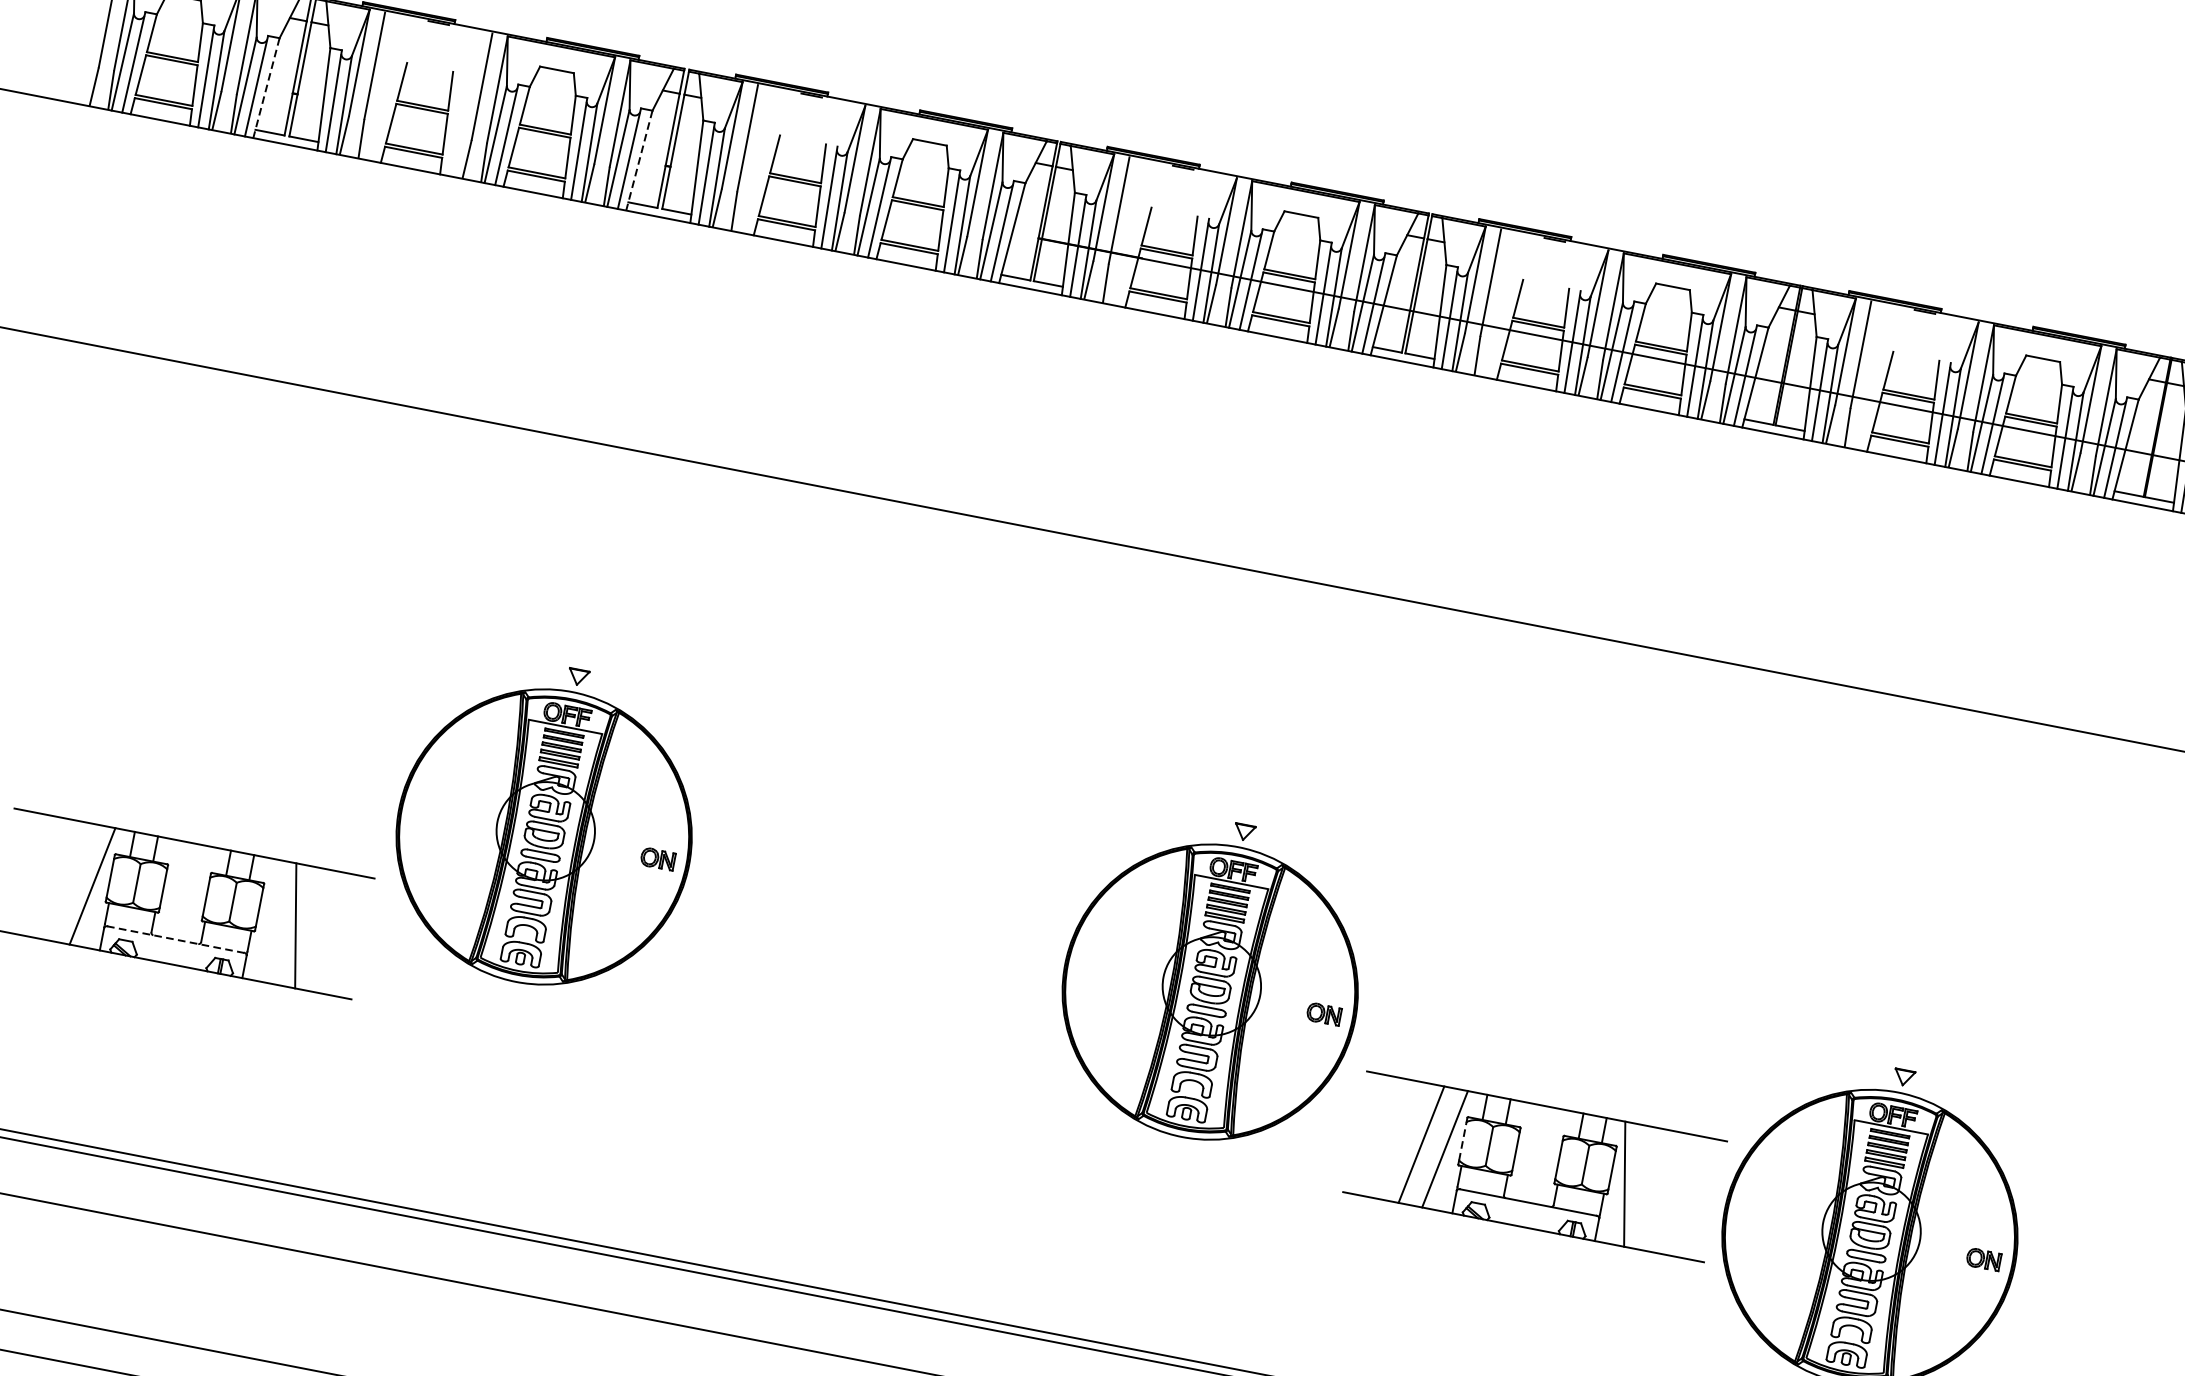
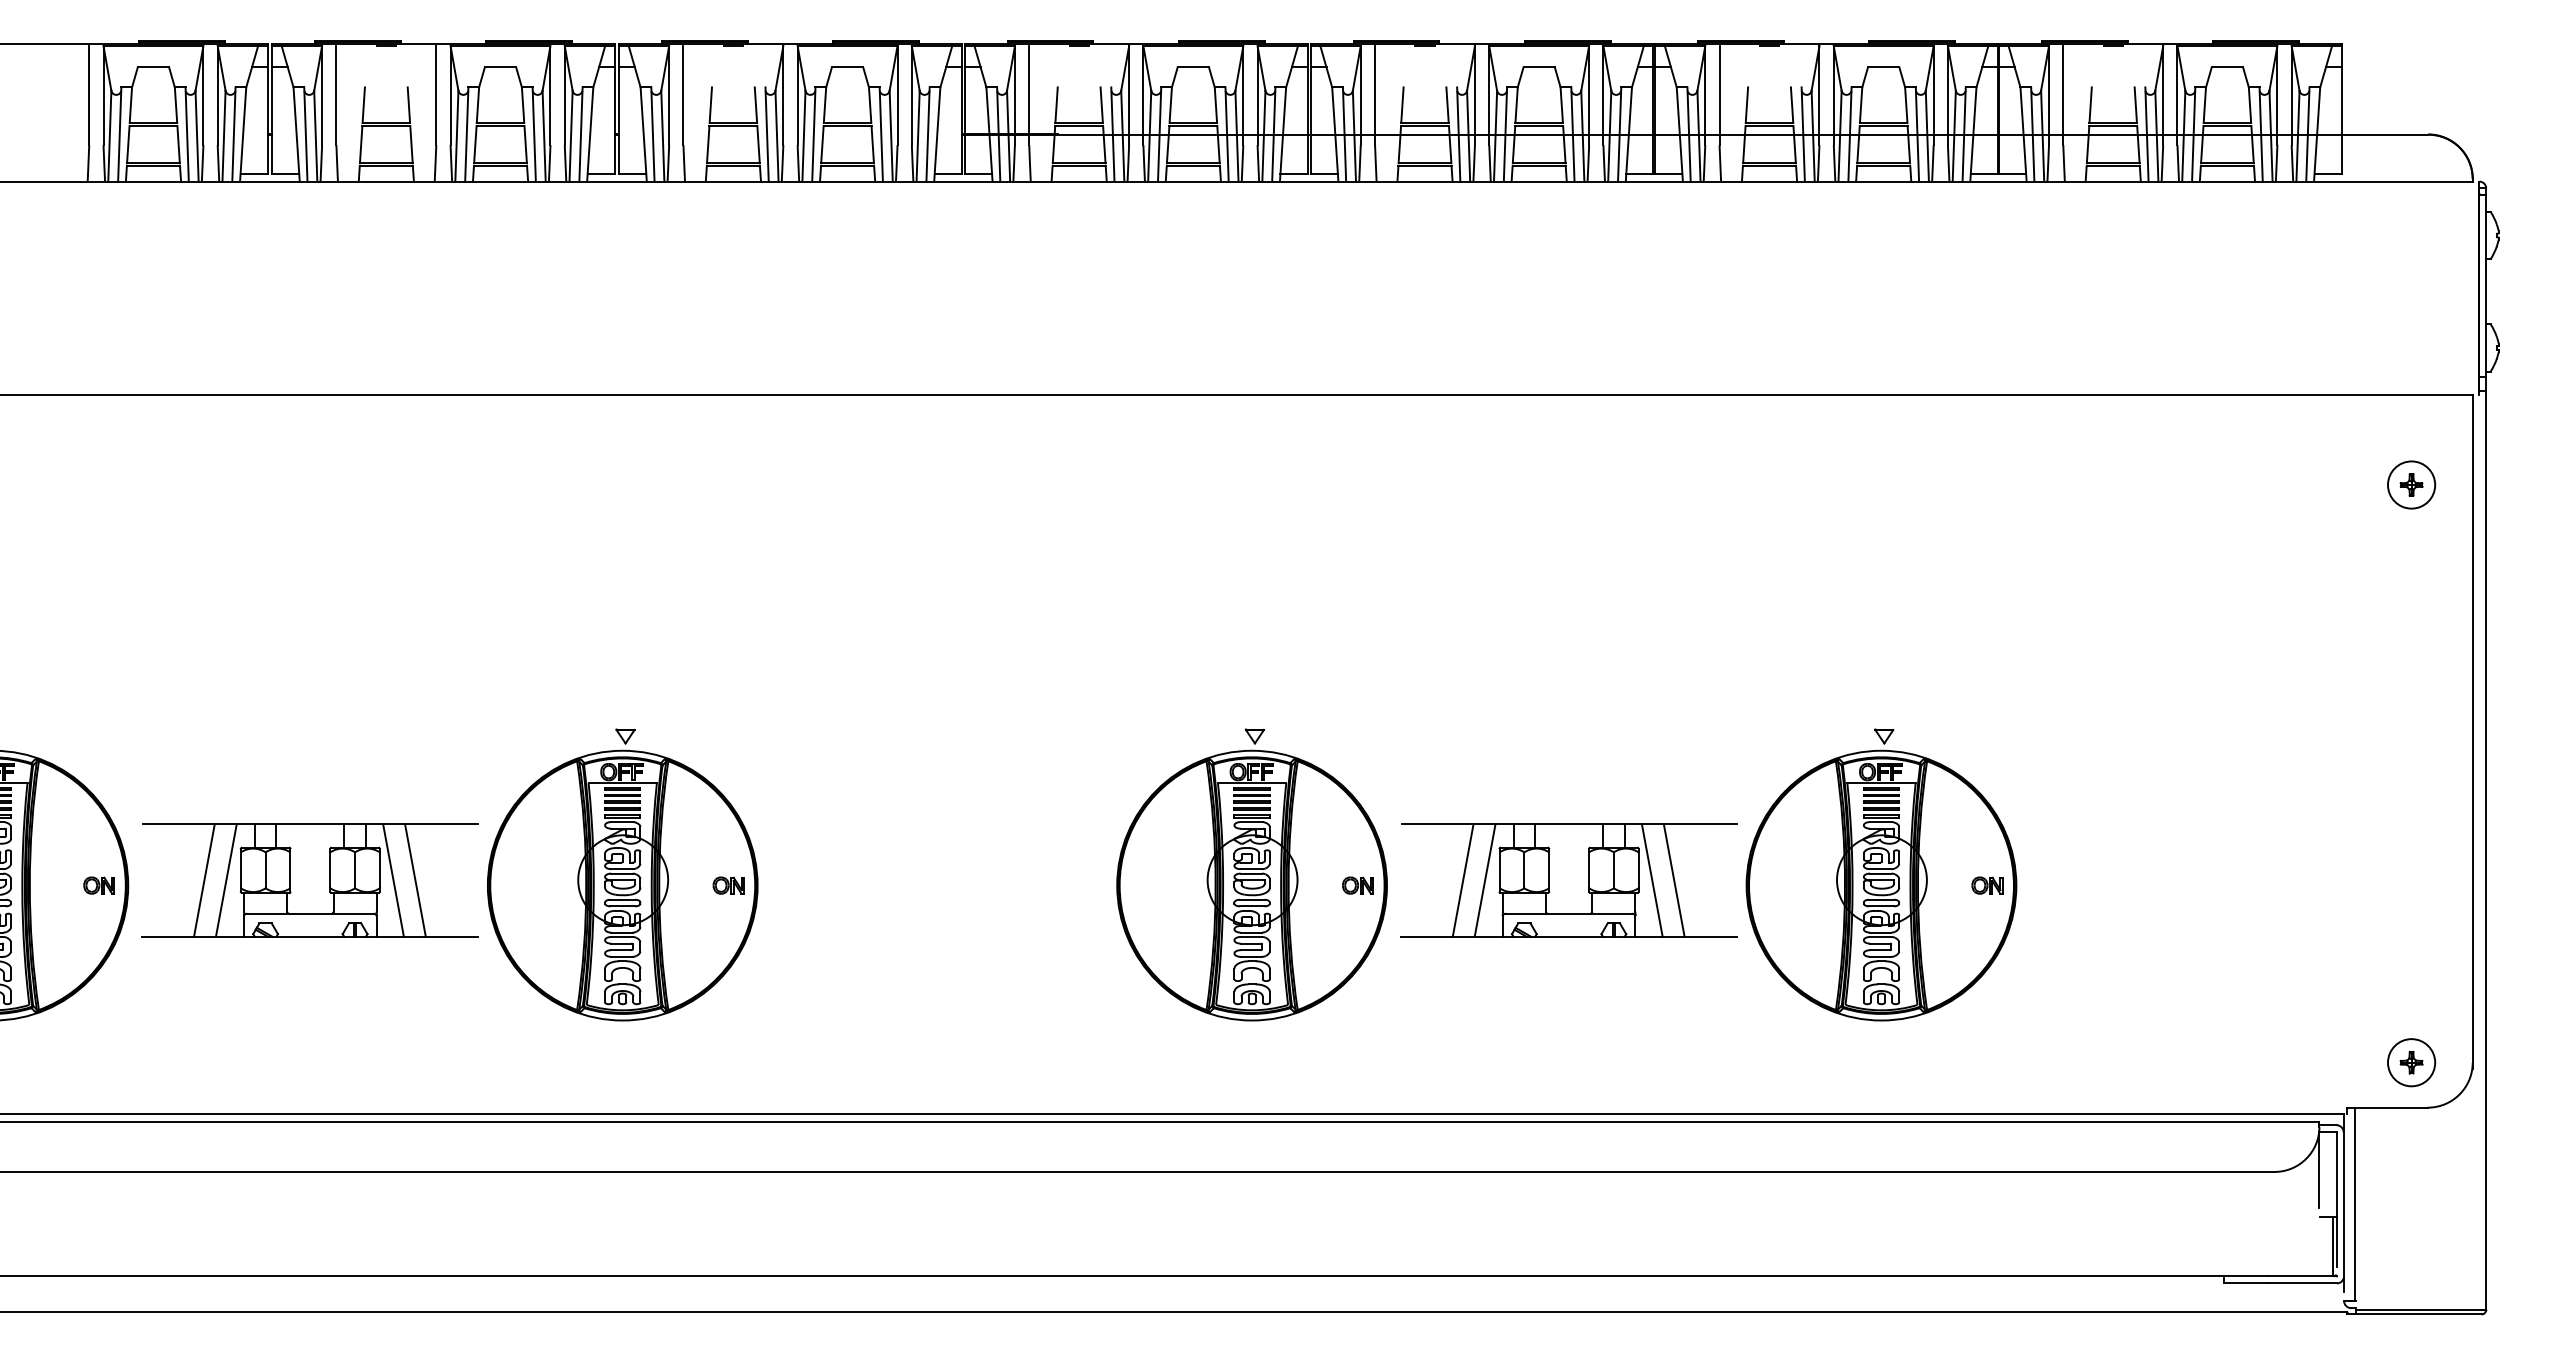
line: (266, 88) -> (243, 134), dashed -> solid
line: (639, 160) -> (590, 134), dashed -> solid
part: (546, 824) -> (622, 874), moved
line: (69, 881) -> (204, 880), added
line: (272, 921) -> (393, 880), added
line: (176, 939) -> (310, 913), dashed -> solid
part: (1211, 980) -> (1251, 874), moved
line: (1462, 1141) -> (1499, 870), dashed -> solid
line: (1647, 1188) -> (1673, 880), added

